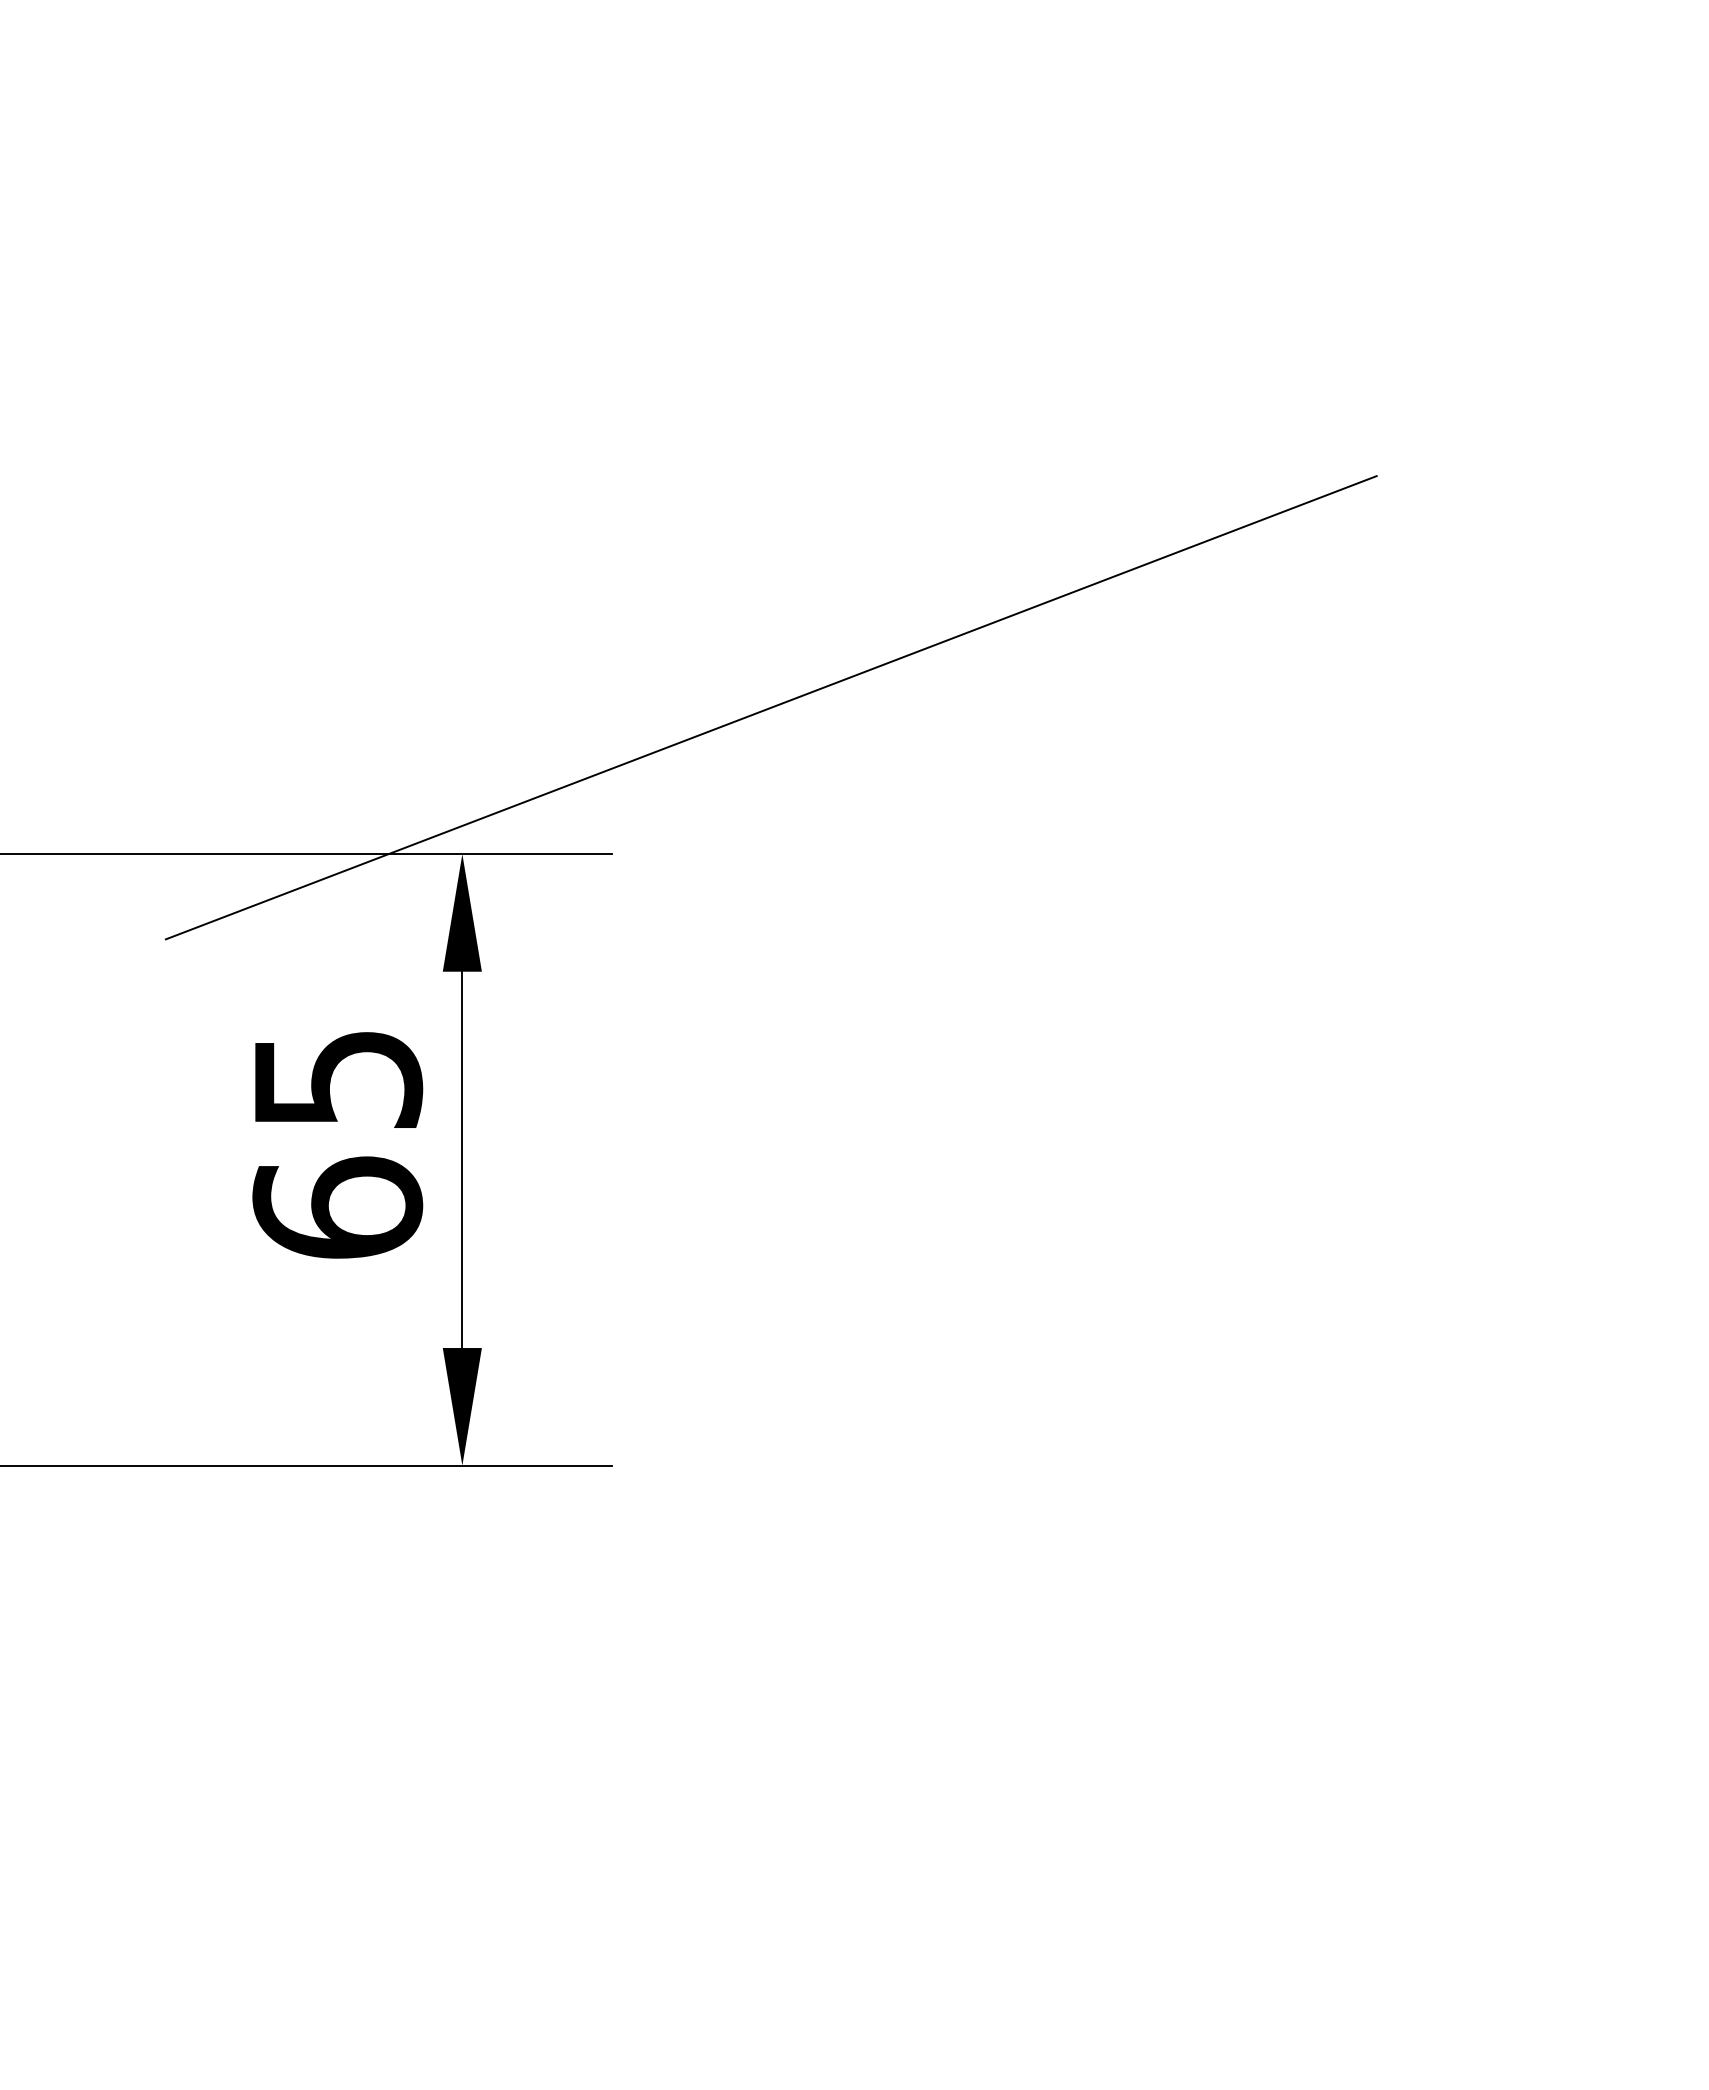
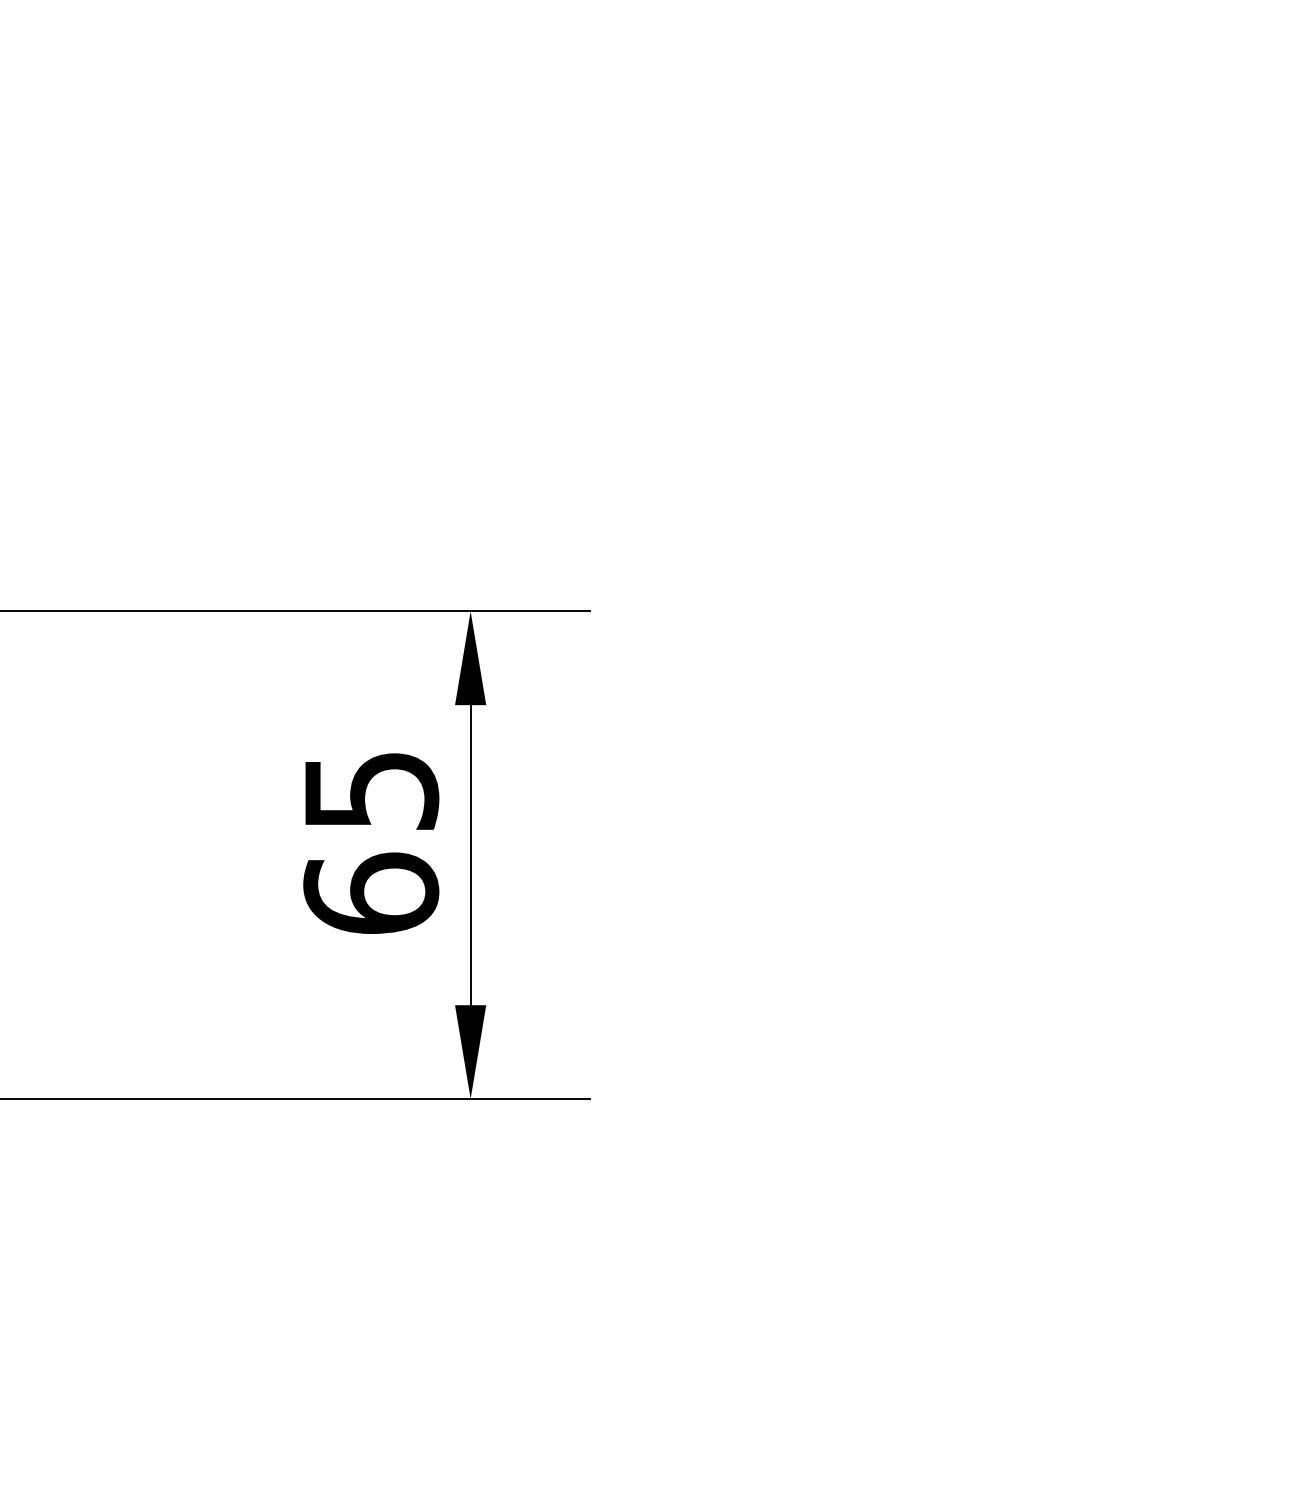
line: (770, 707) -> (716, 494), removed

